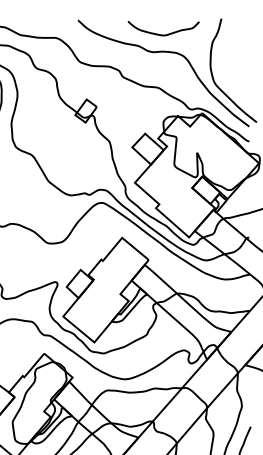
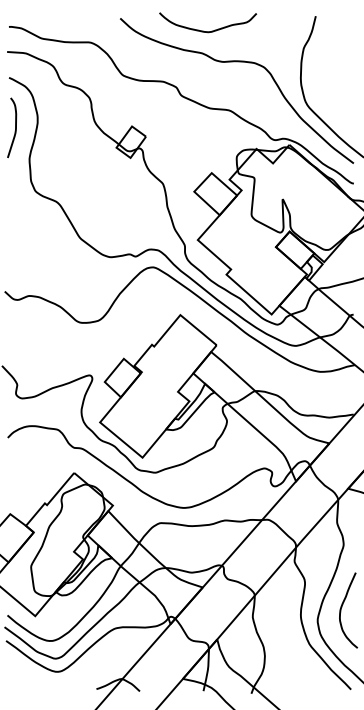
curve: (166, 34) -> (211, 30), moved

